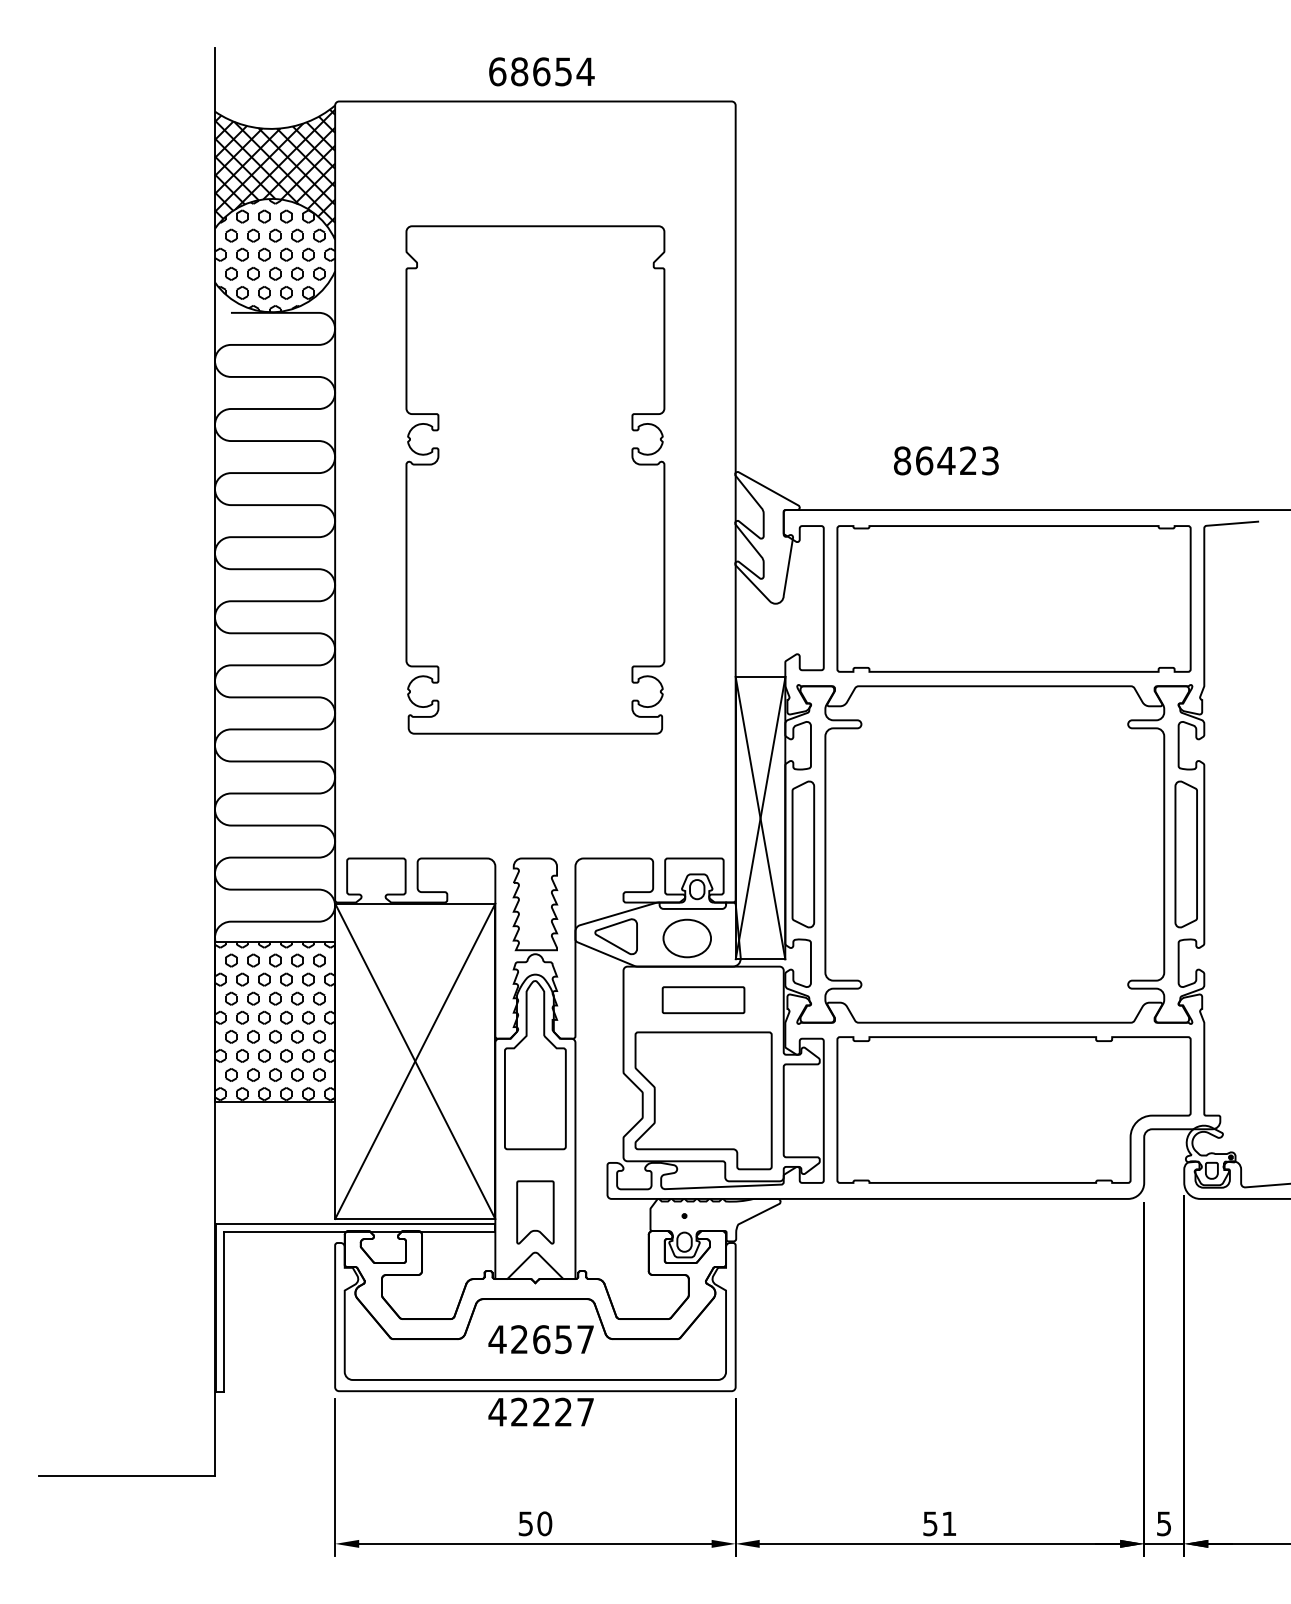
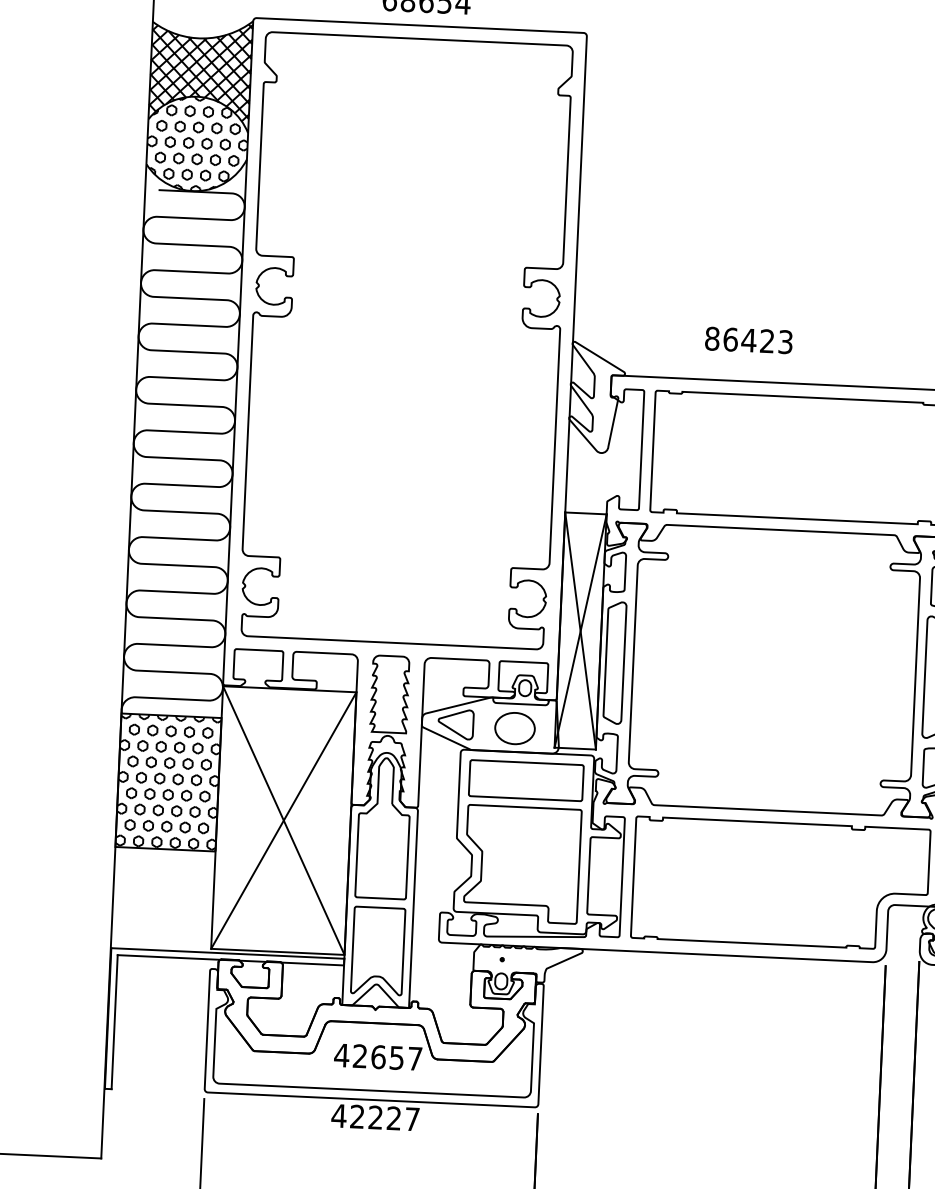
part: (535, 479) -> (405, 340), size x1.43
part: (703, 999) -> (526, 779), size x1.67
part: (535, 1212) -> (378, 951), size x1.67

